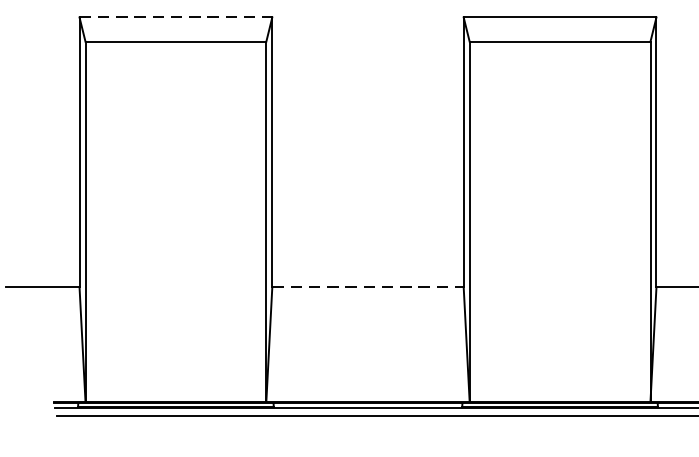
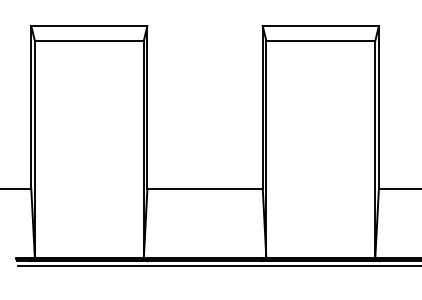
line: (176, 17) -> (89, 26), dashed -> solid
line: (368, 286) -> (205, 188), dashed -> solid

